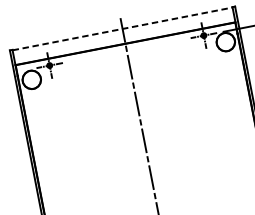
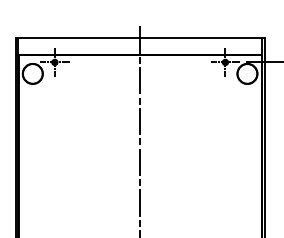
line: (122, 28) -> (140, 38), dashed -> solid

